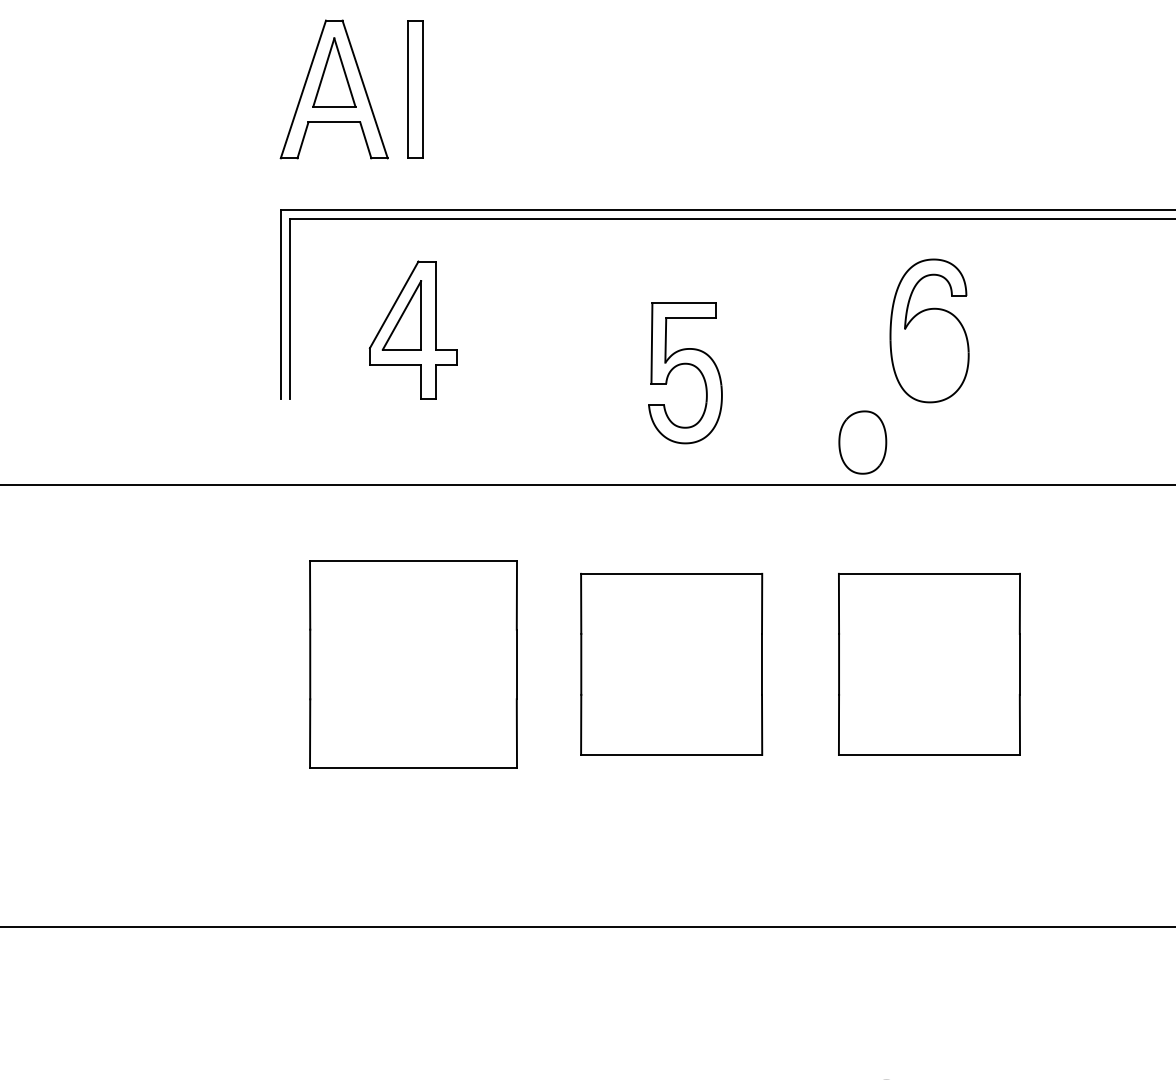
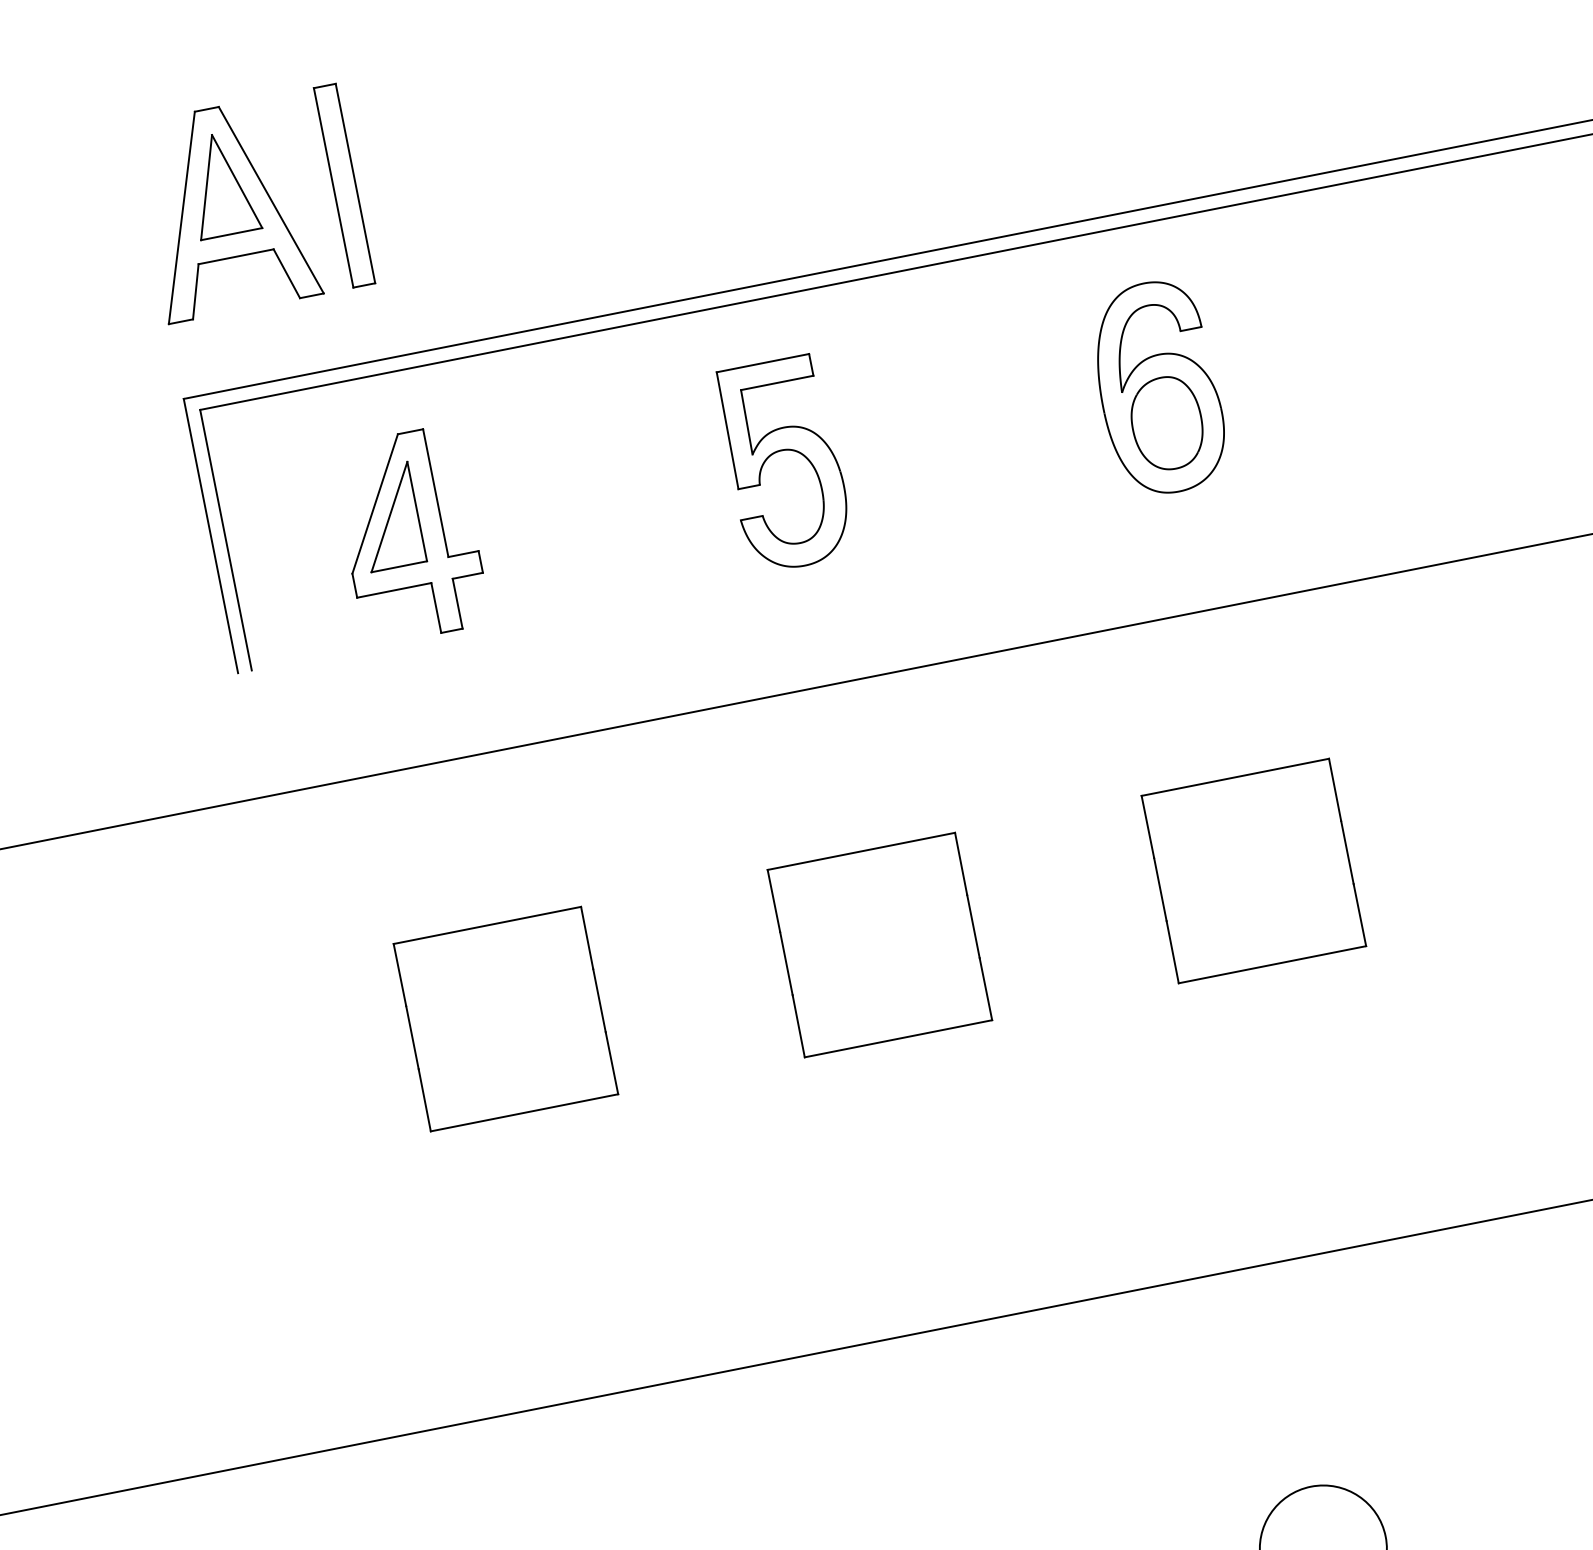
part: (681, 365) -> (776, 453), moved
part: (862, 442) -> (1166, 423), moved
part: (412, 663) -> (504, 1018), size x0.62
part: (670, 663) -> (878, 944), size x0.71
part: (929, 663) -> (1253, 869), size x0.71

